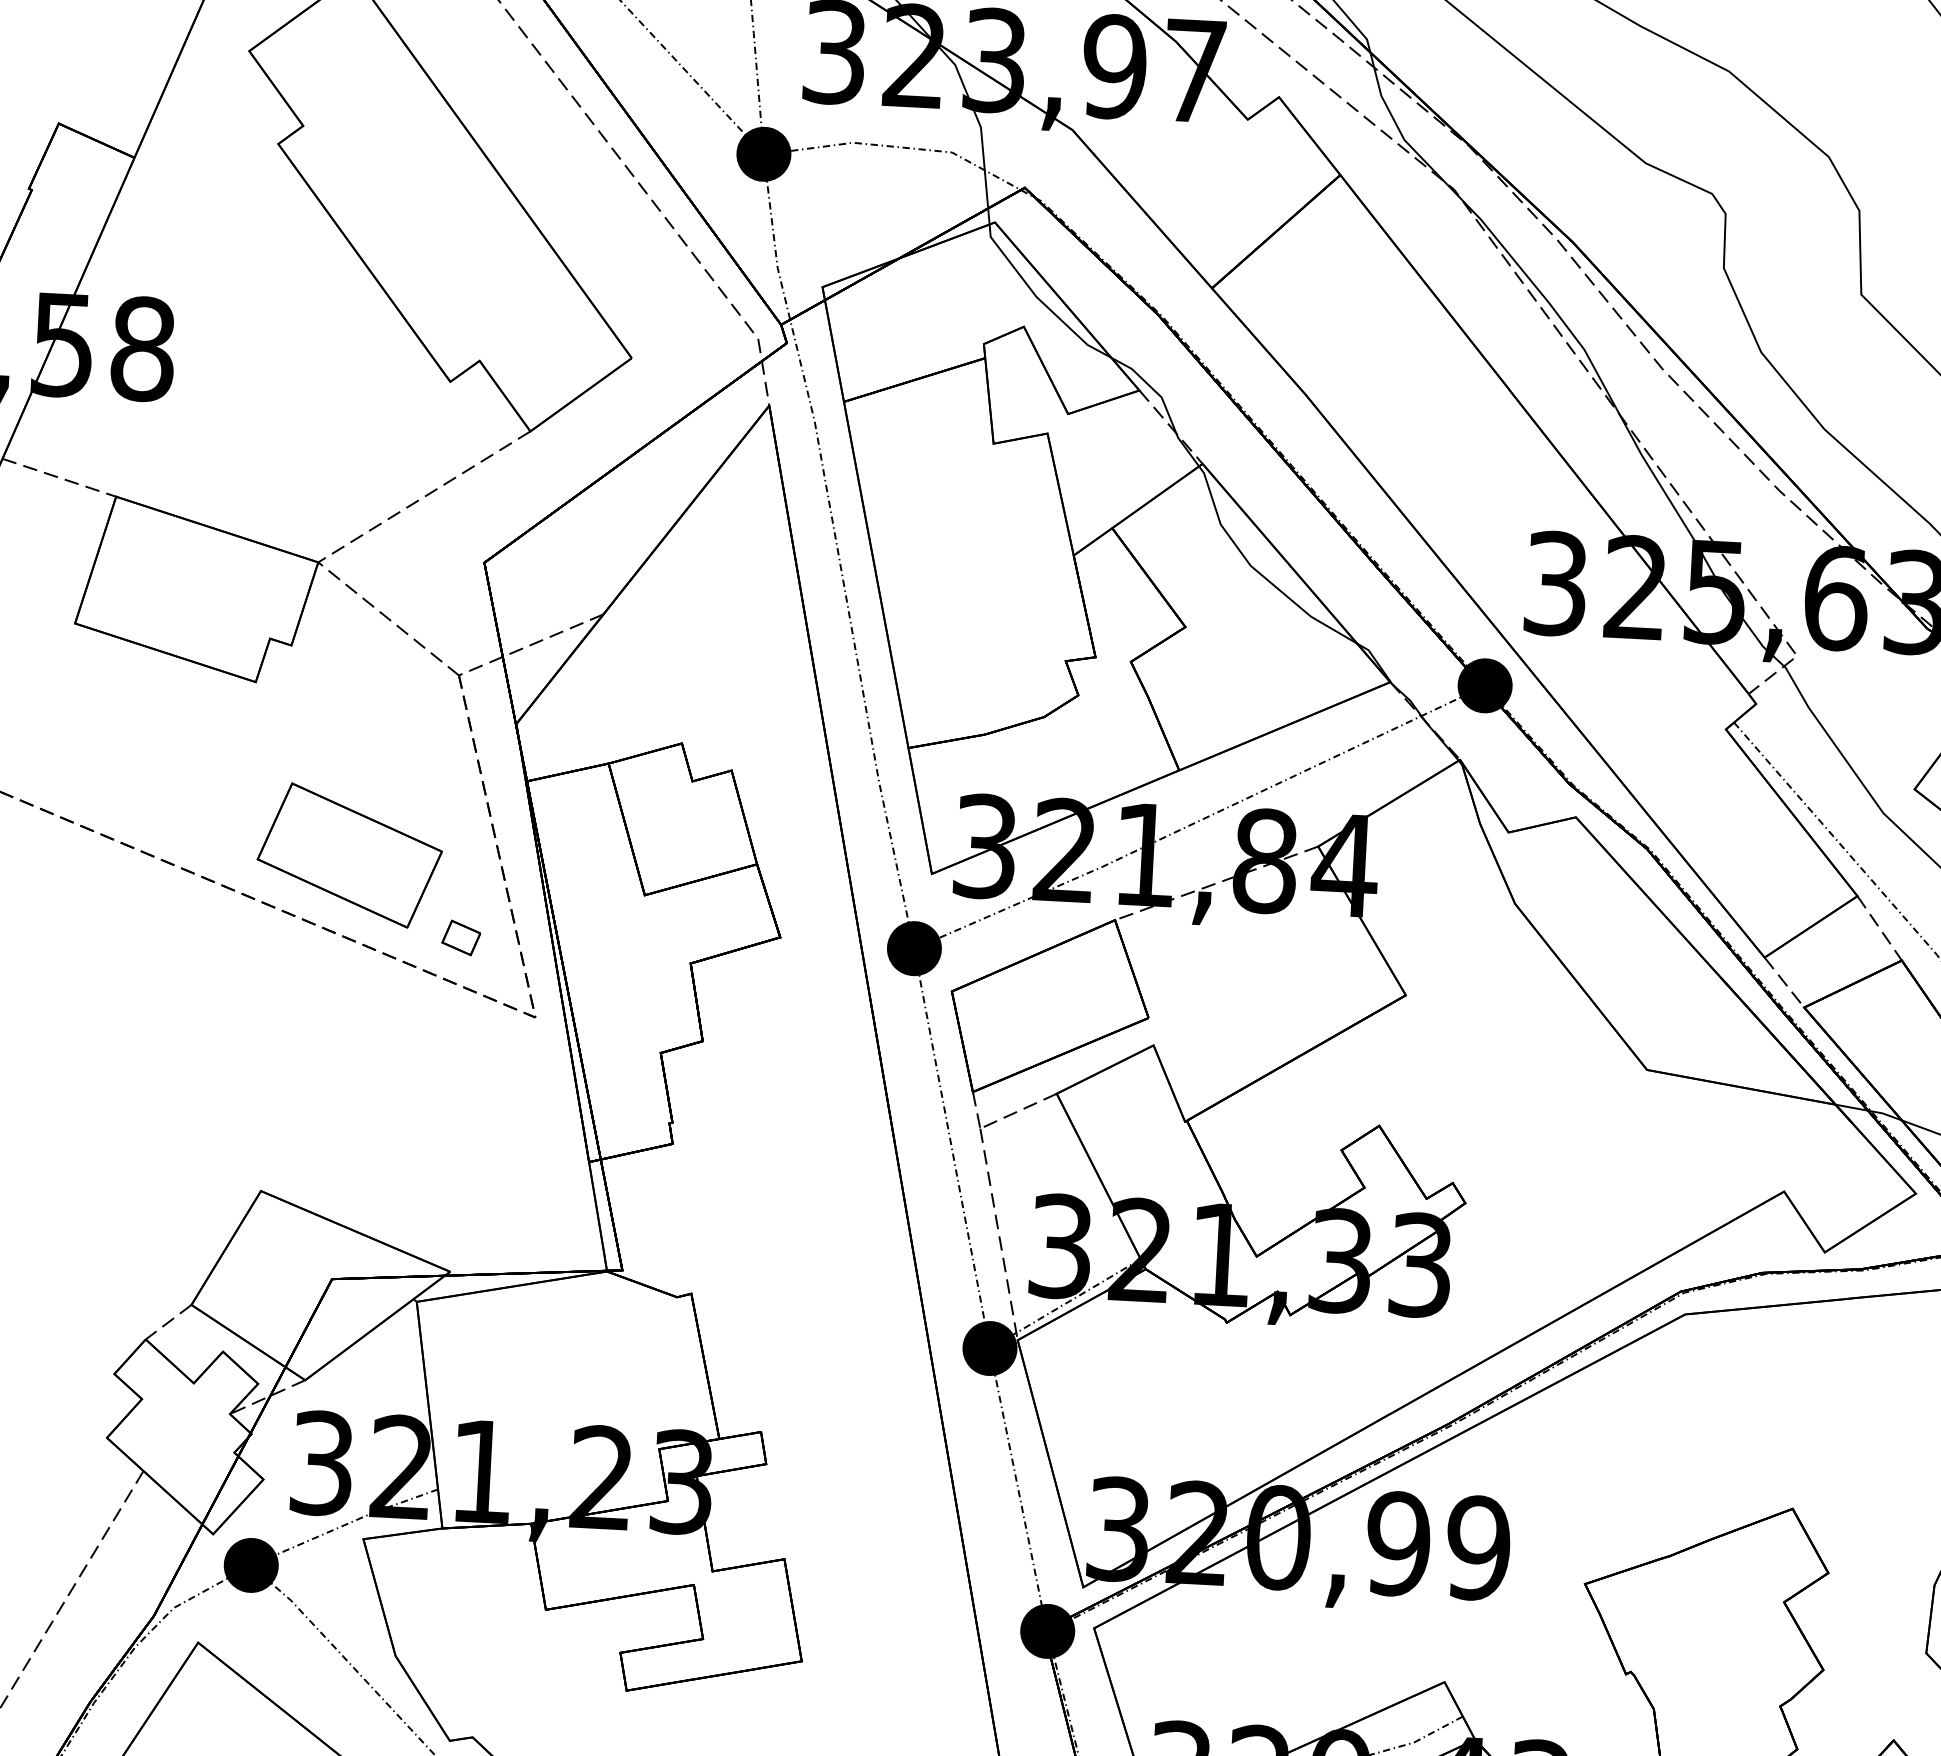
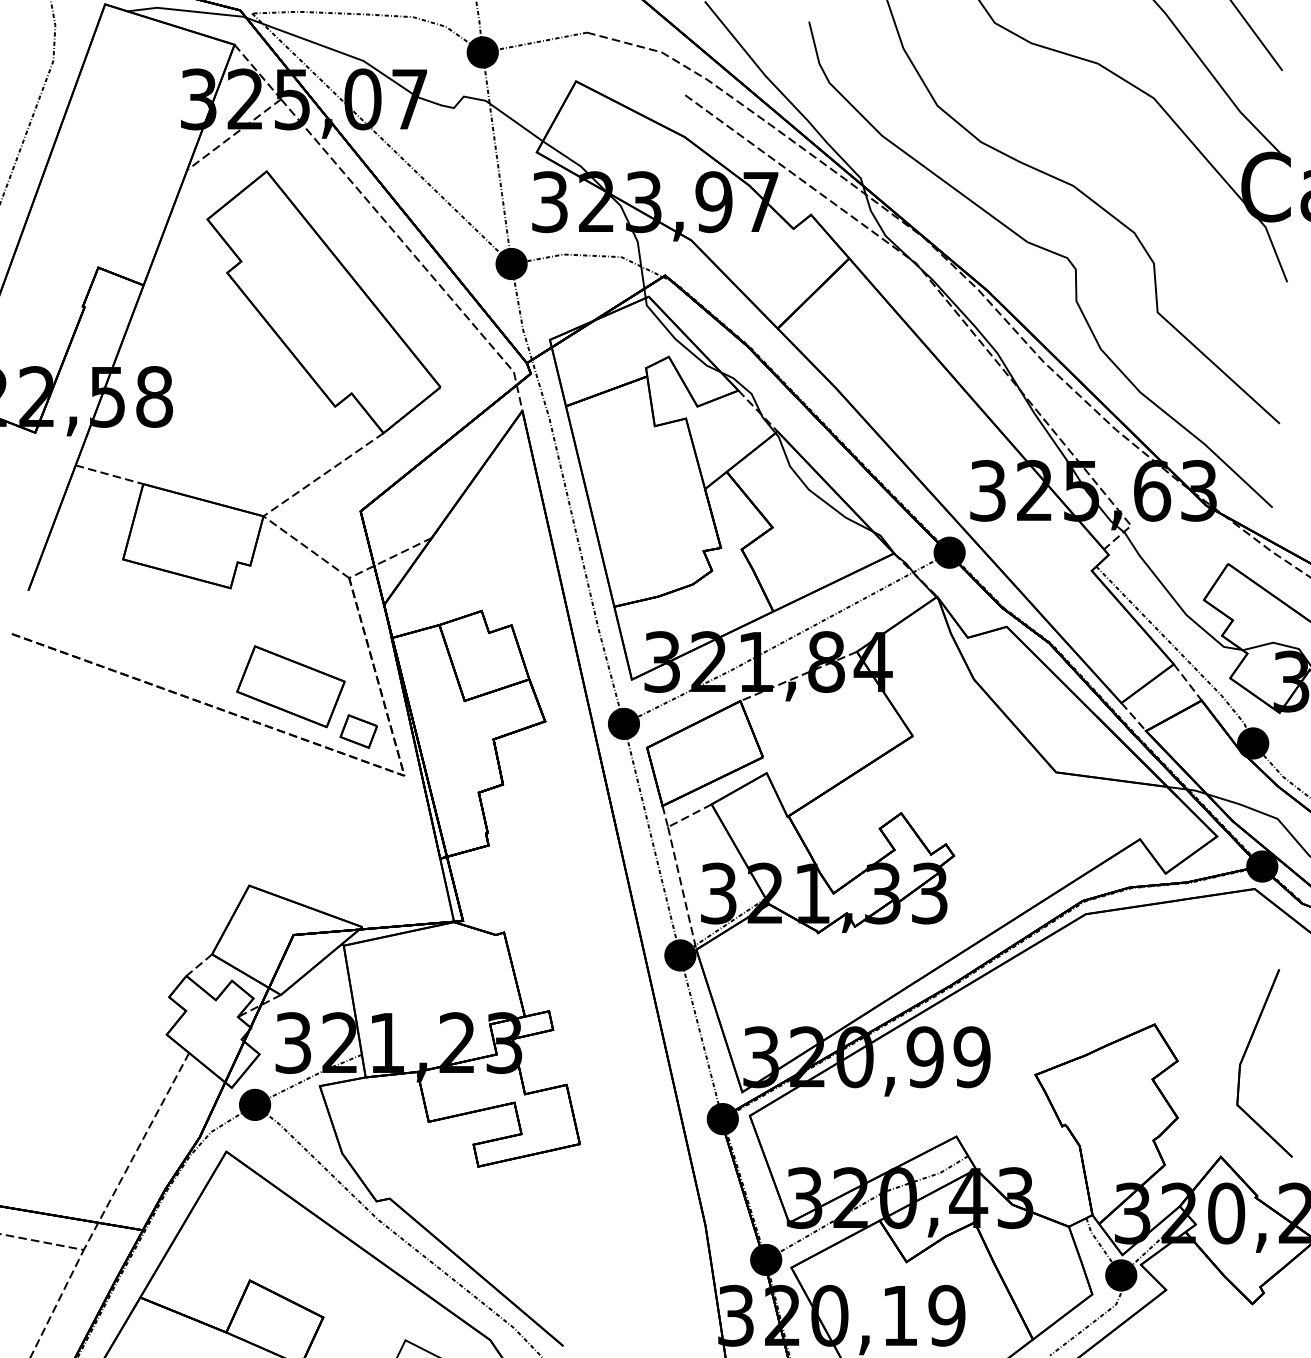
part: (461, 937) -> (358, 731), size x1.67

